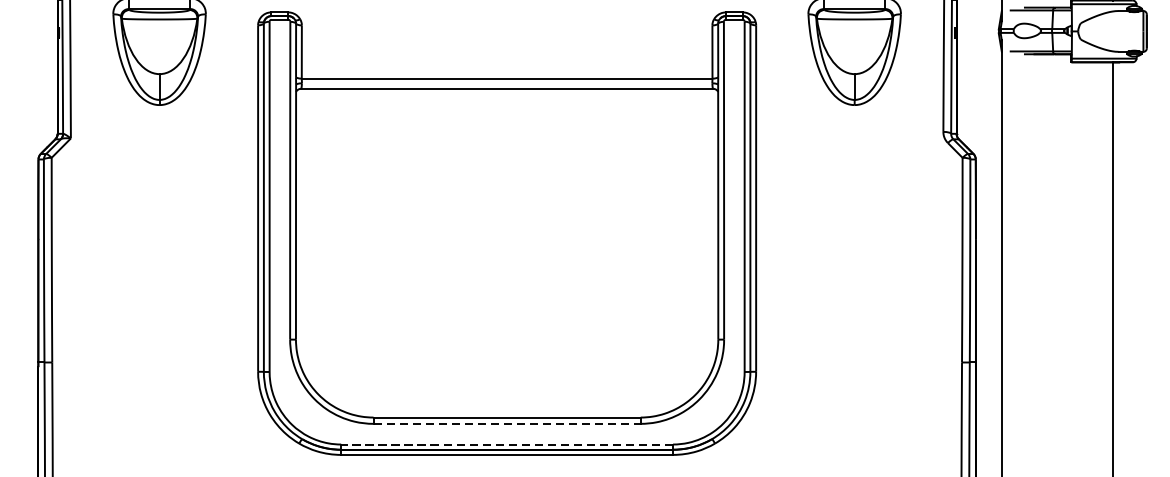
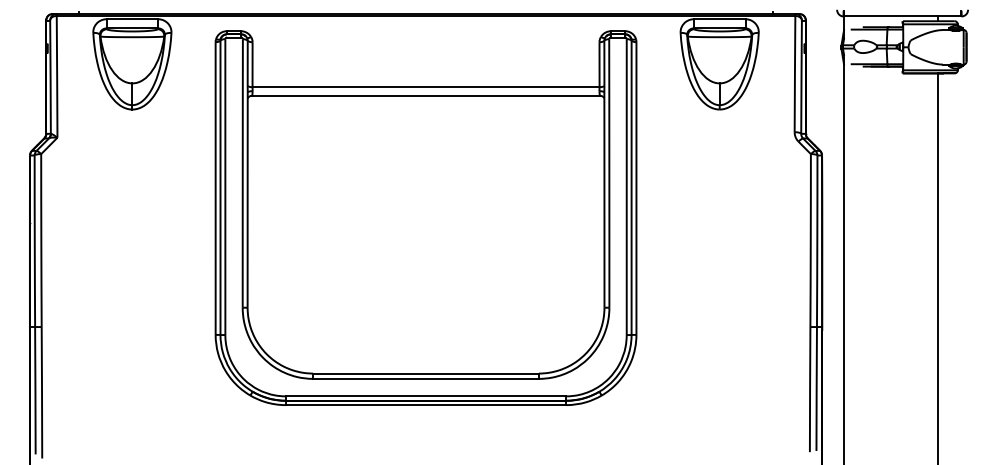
line: (507, 423) -> (426, 378), dashed -> solid
line: (506, 444) -> (425, 396), dashed -> solid

